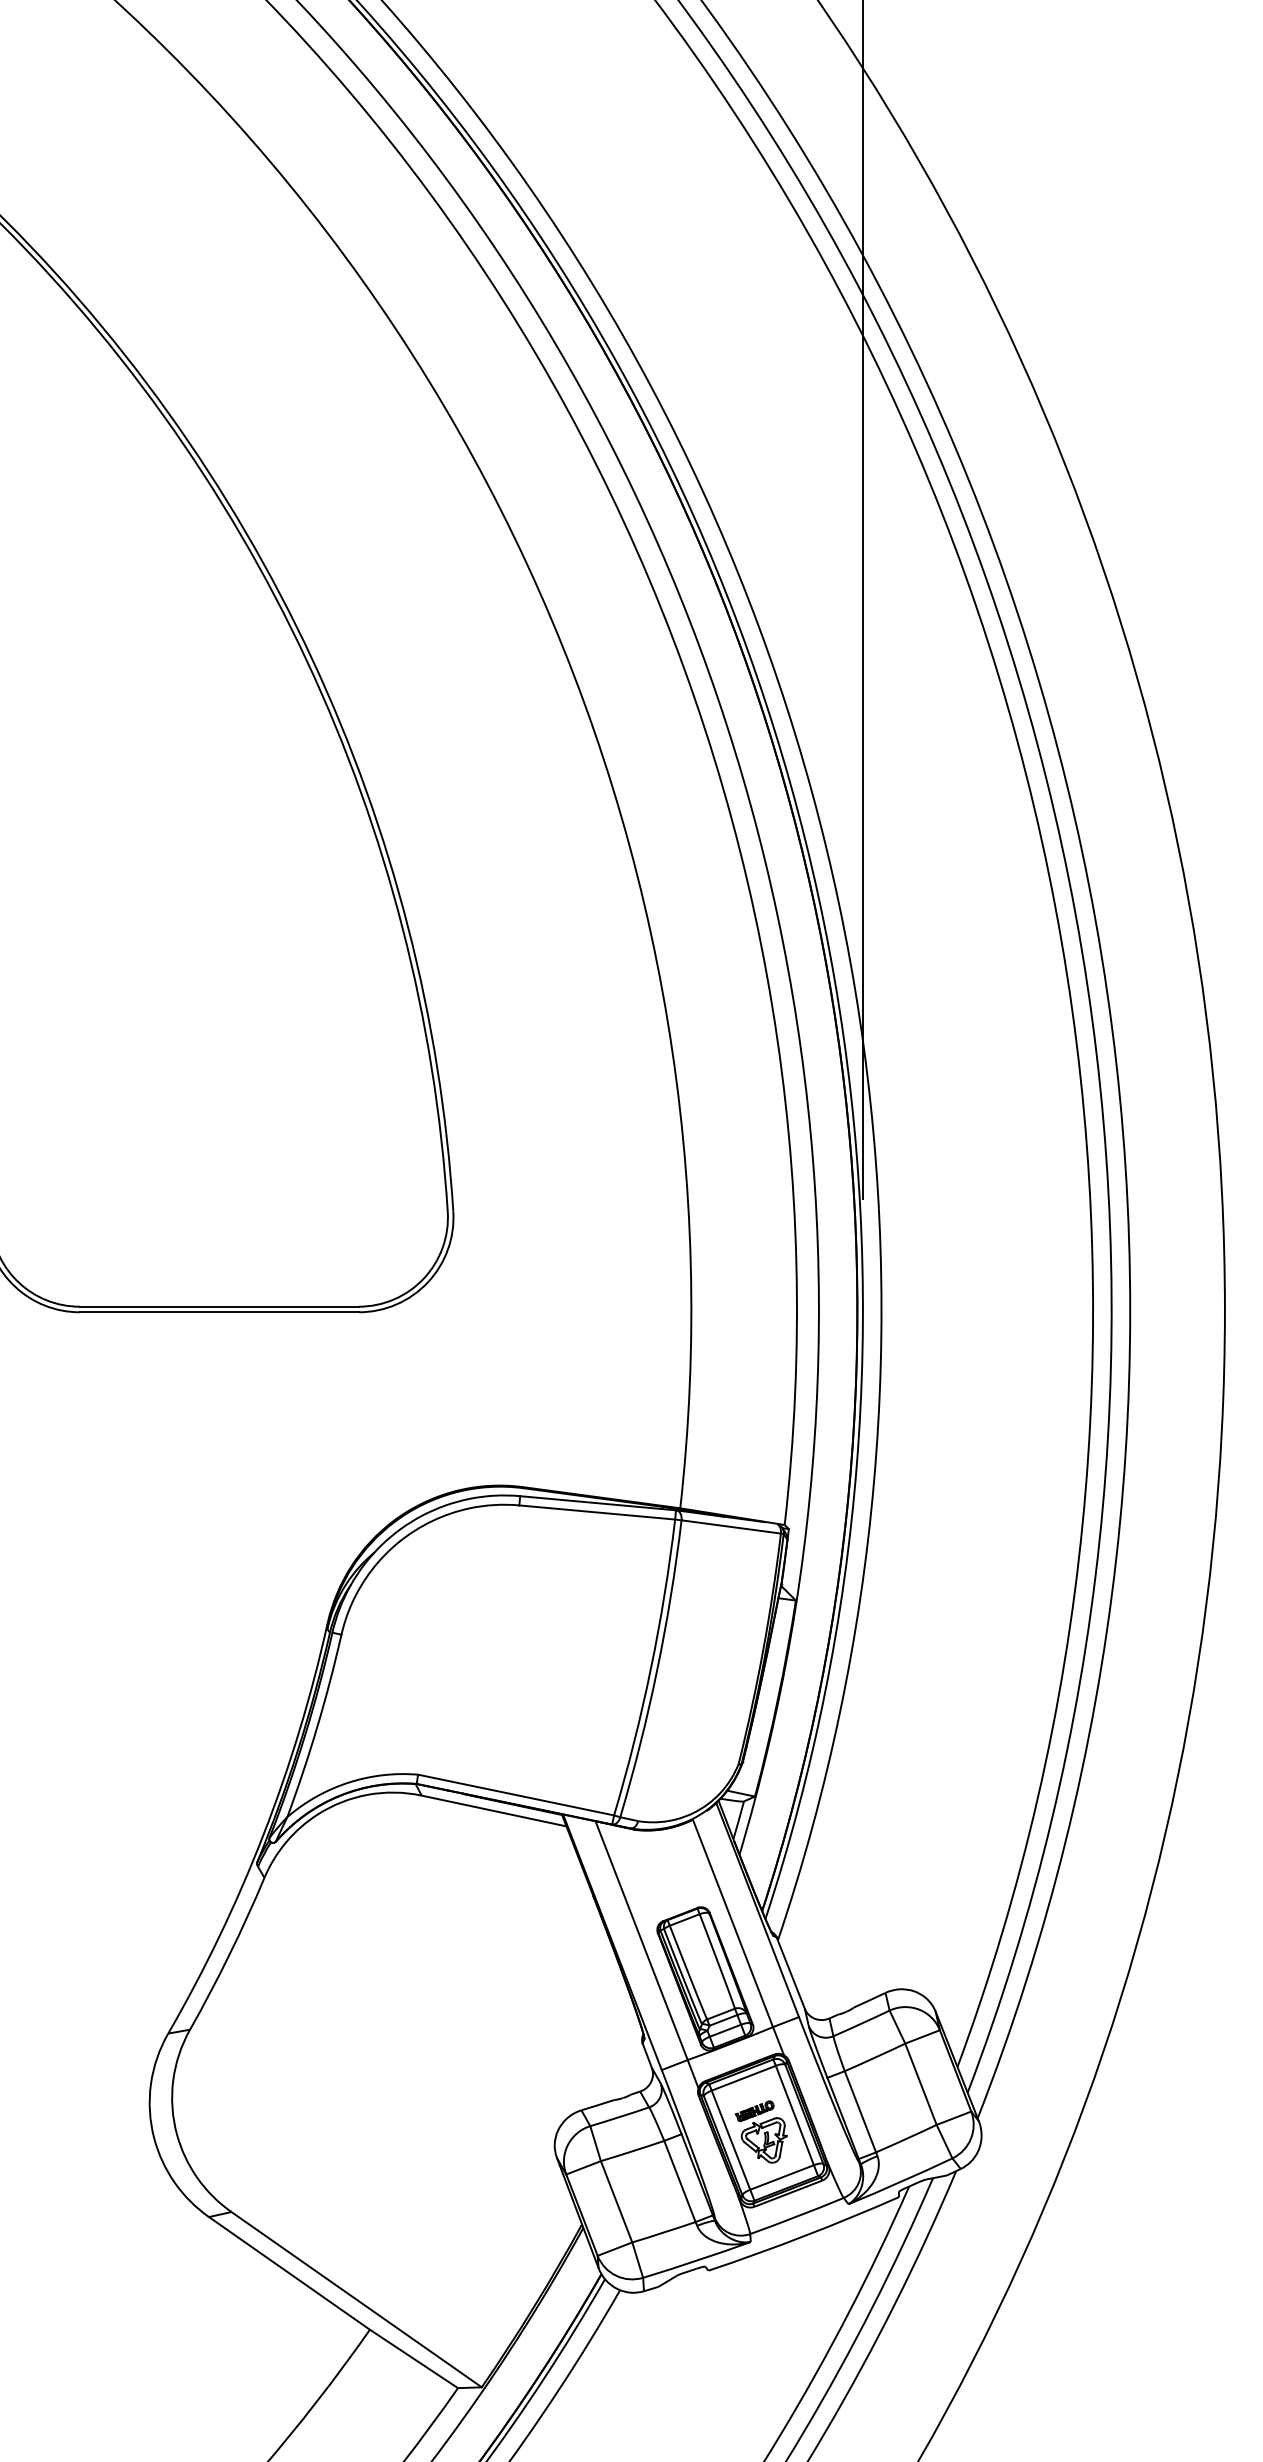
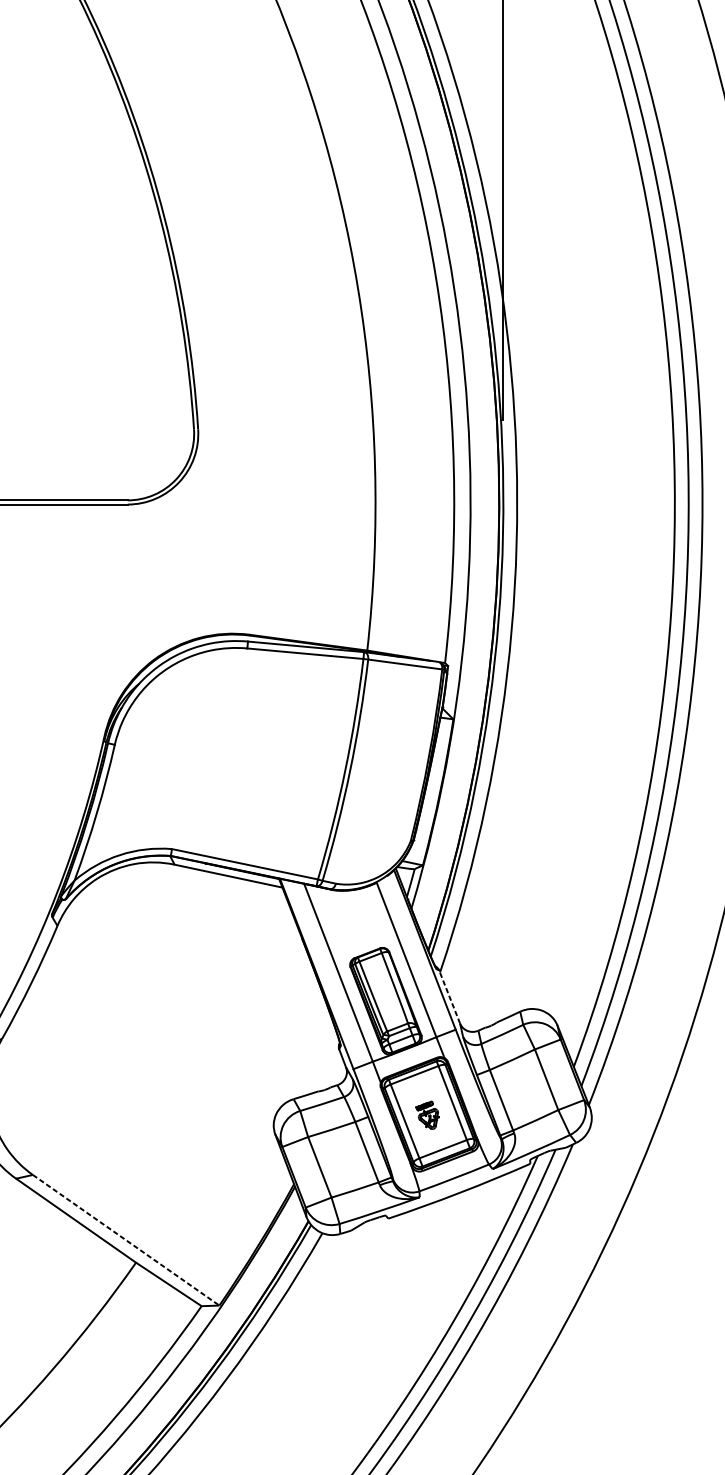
line: (790, 1972) -> (449, 996), solid -> dashed
part: (760, 2131) -> (427, 1114), size x0.6
line: (356, 2299) -> (126, 1240), solid -> dashed

